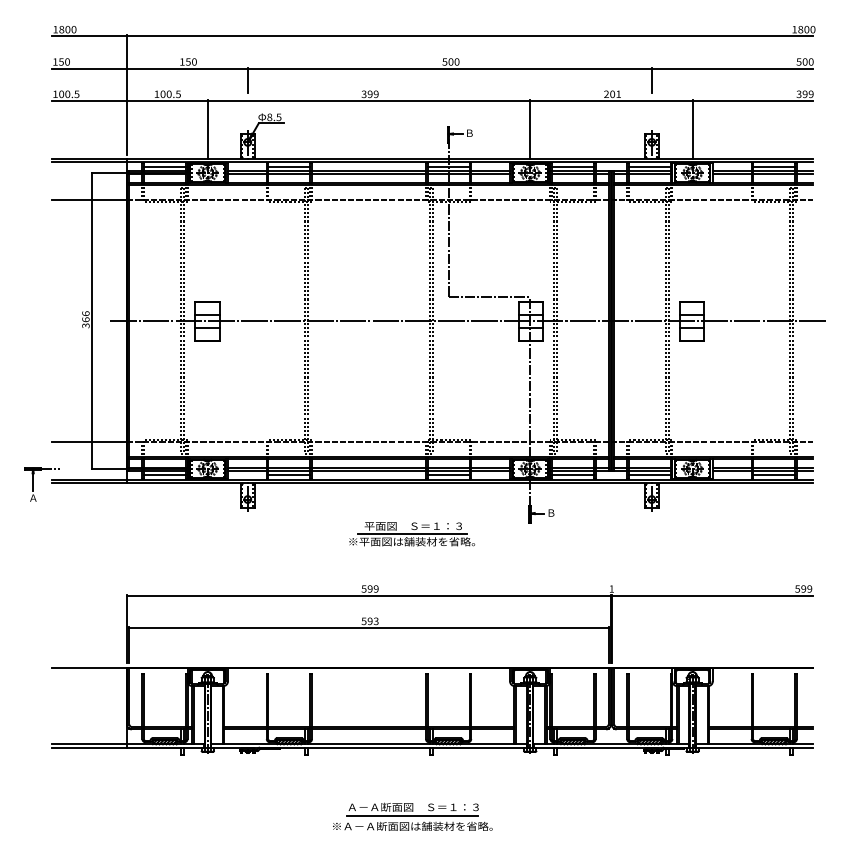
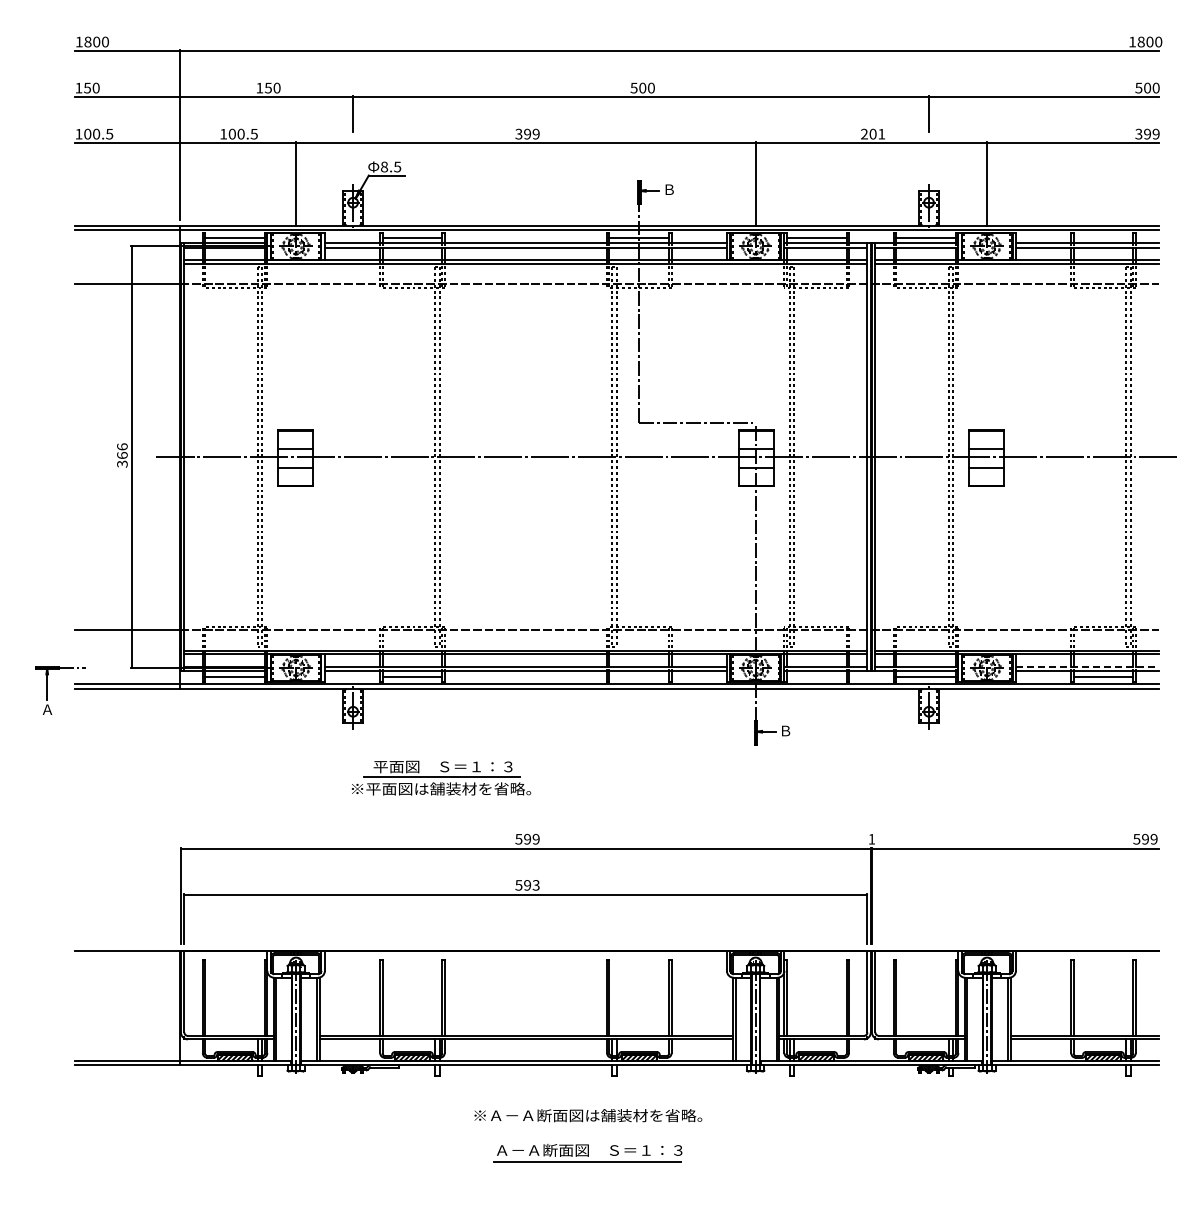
line: (774, 166) -> (1103, 237), removed
line: (763, 467) -> (1087, 666), solid -> dashed
line: (448, 474) -> (639, 676), removed
line: (572, 474) -> (816, 676), removed
part: (412, 533) -> (441, 777), moved
text: (412, 826) -> (588, 1115), moved

